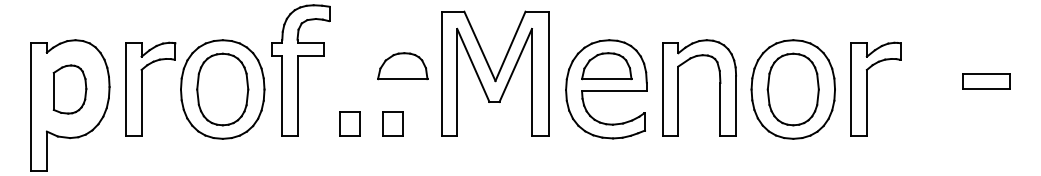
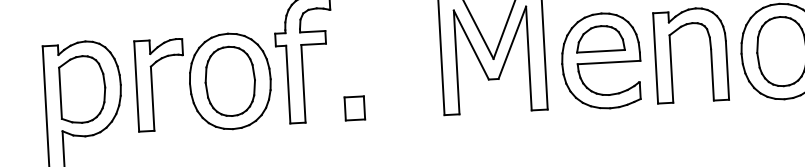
part: (402, 66) -> (402, 49), removed
part: (69, 89) -> (82, 89), size x1.43
part: (392, 123) -> (396, 105), removed

